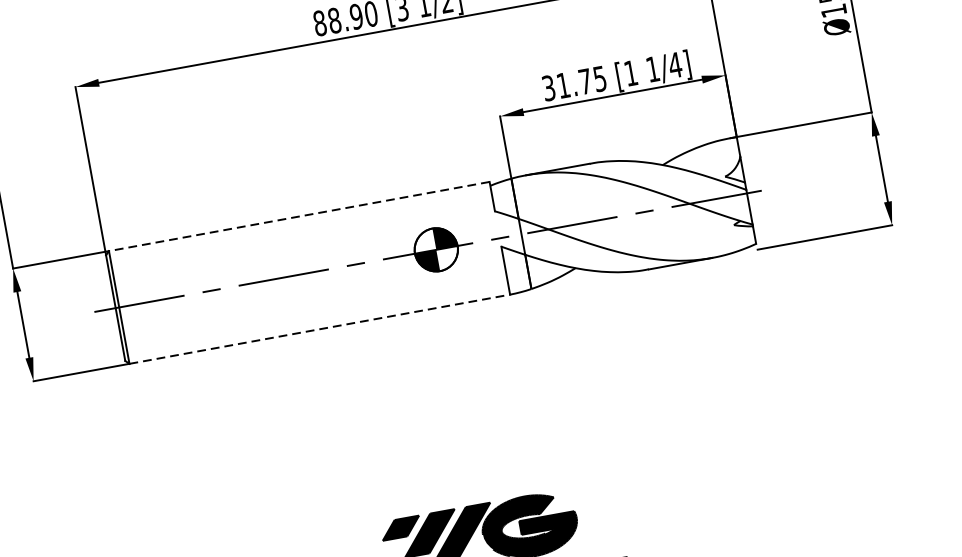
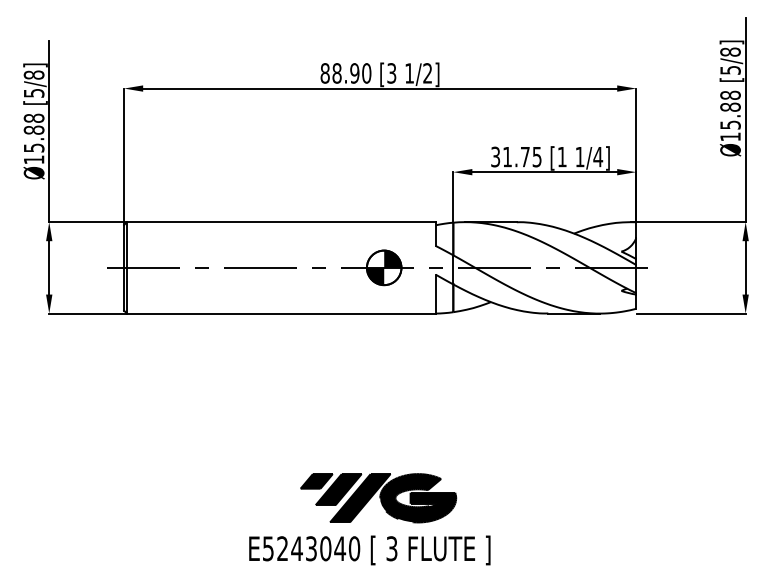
line: (298, 217) -> (280, 222), dashed -> solid
line: (319, 329) -> (281, 313), dashed -> solid

